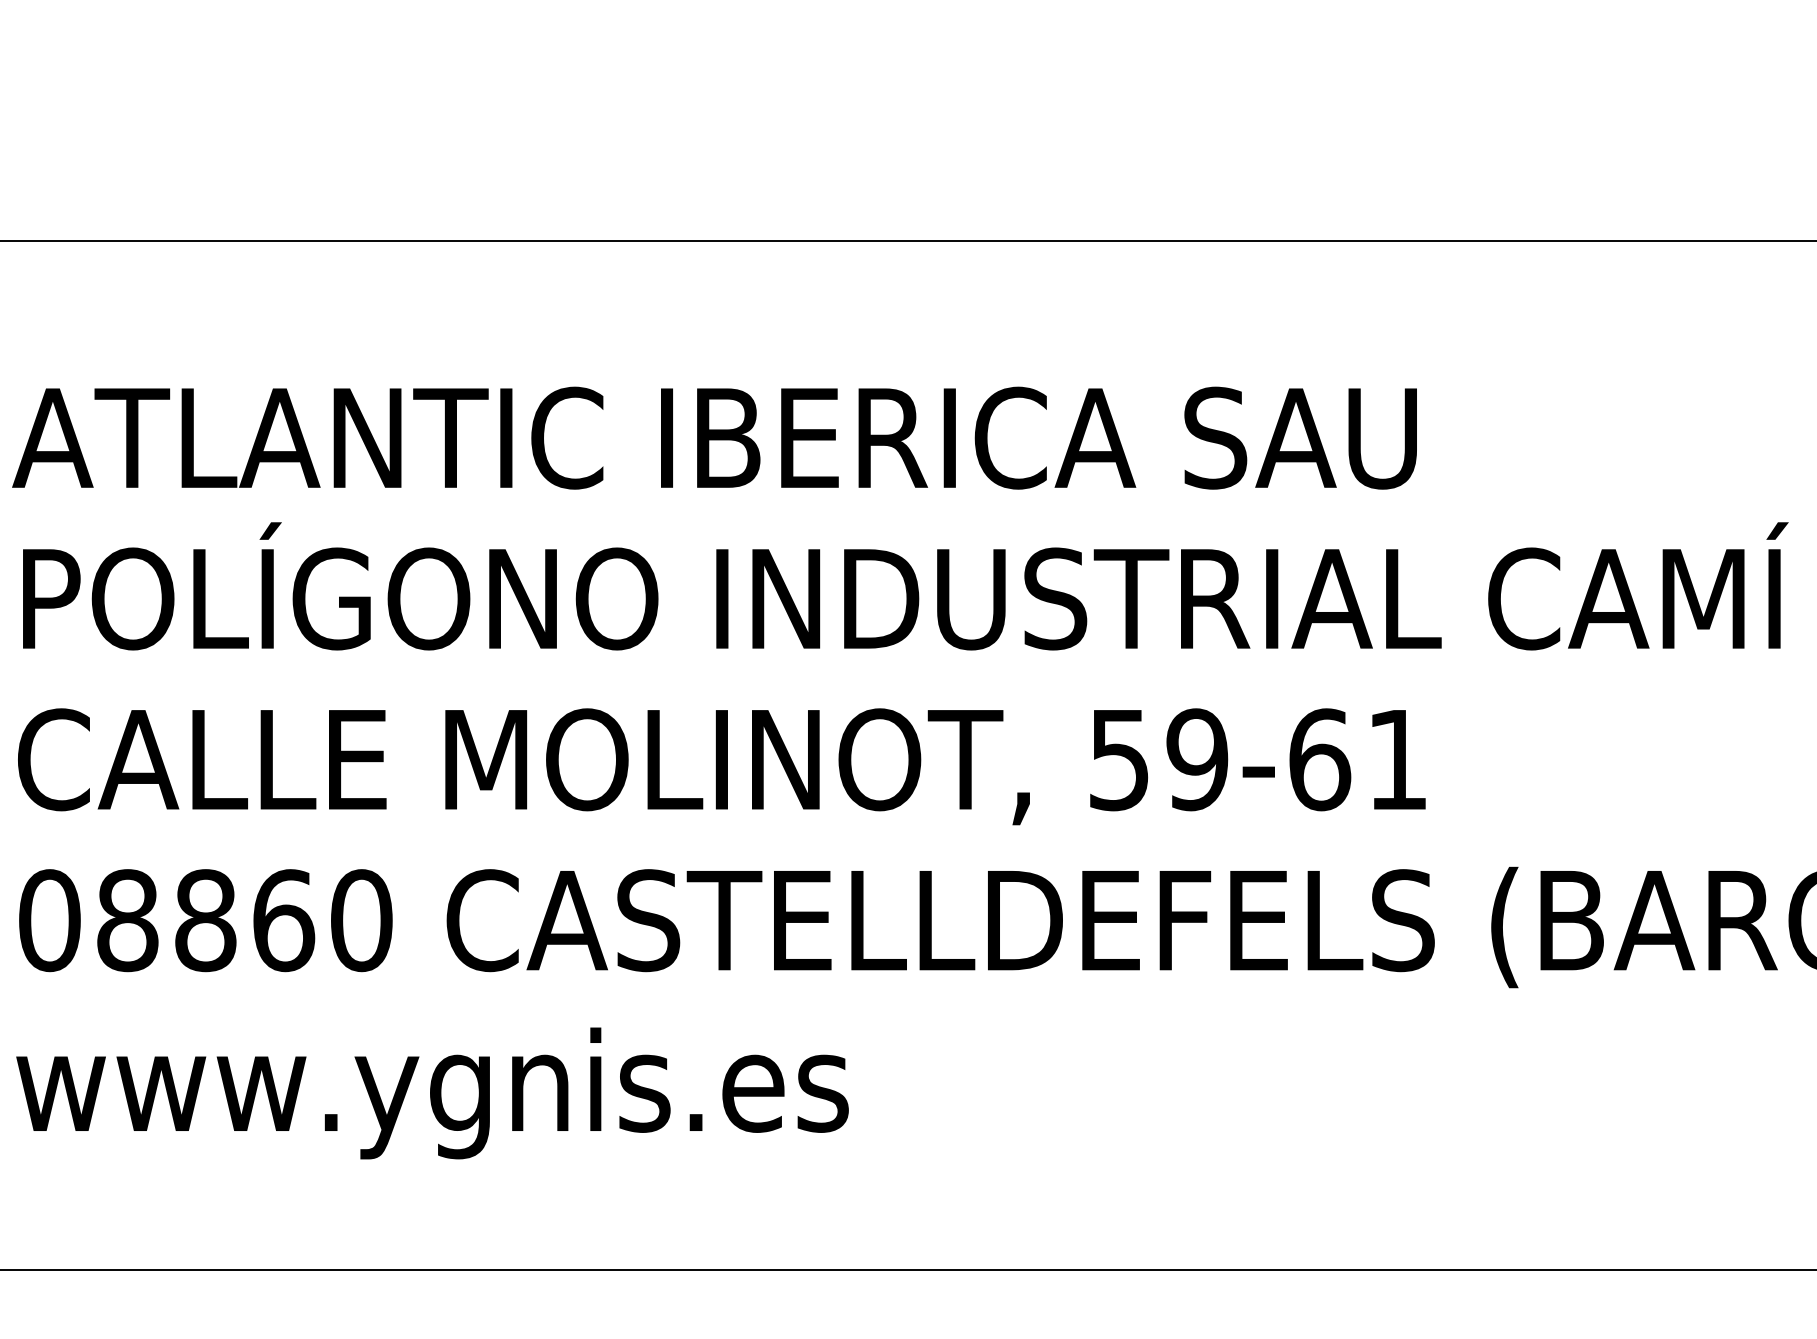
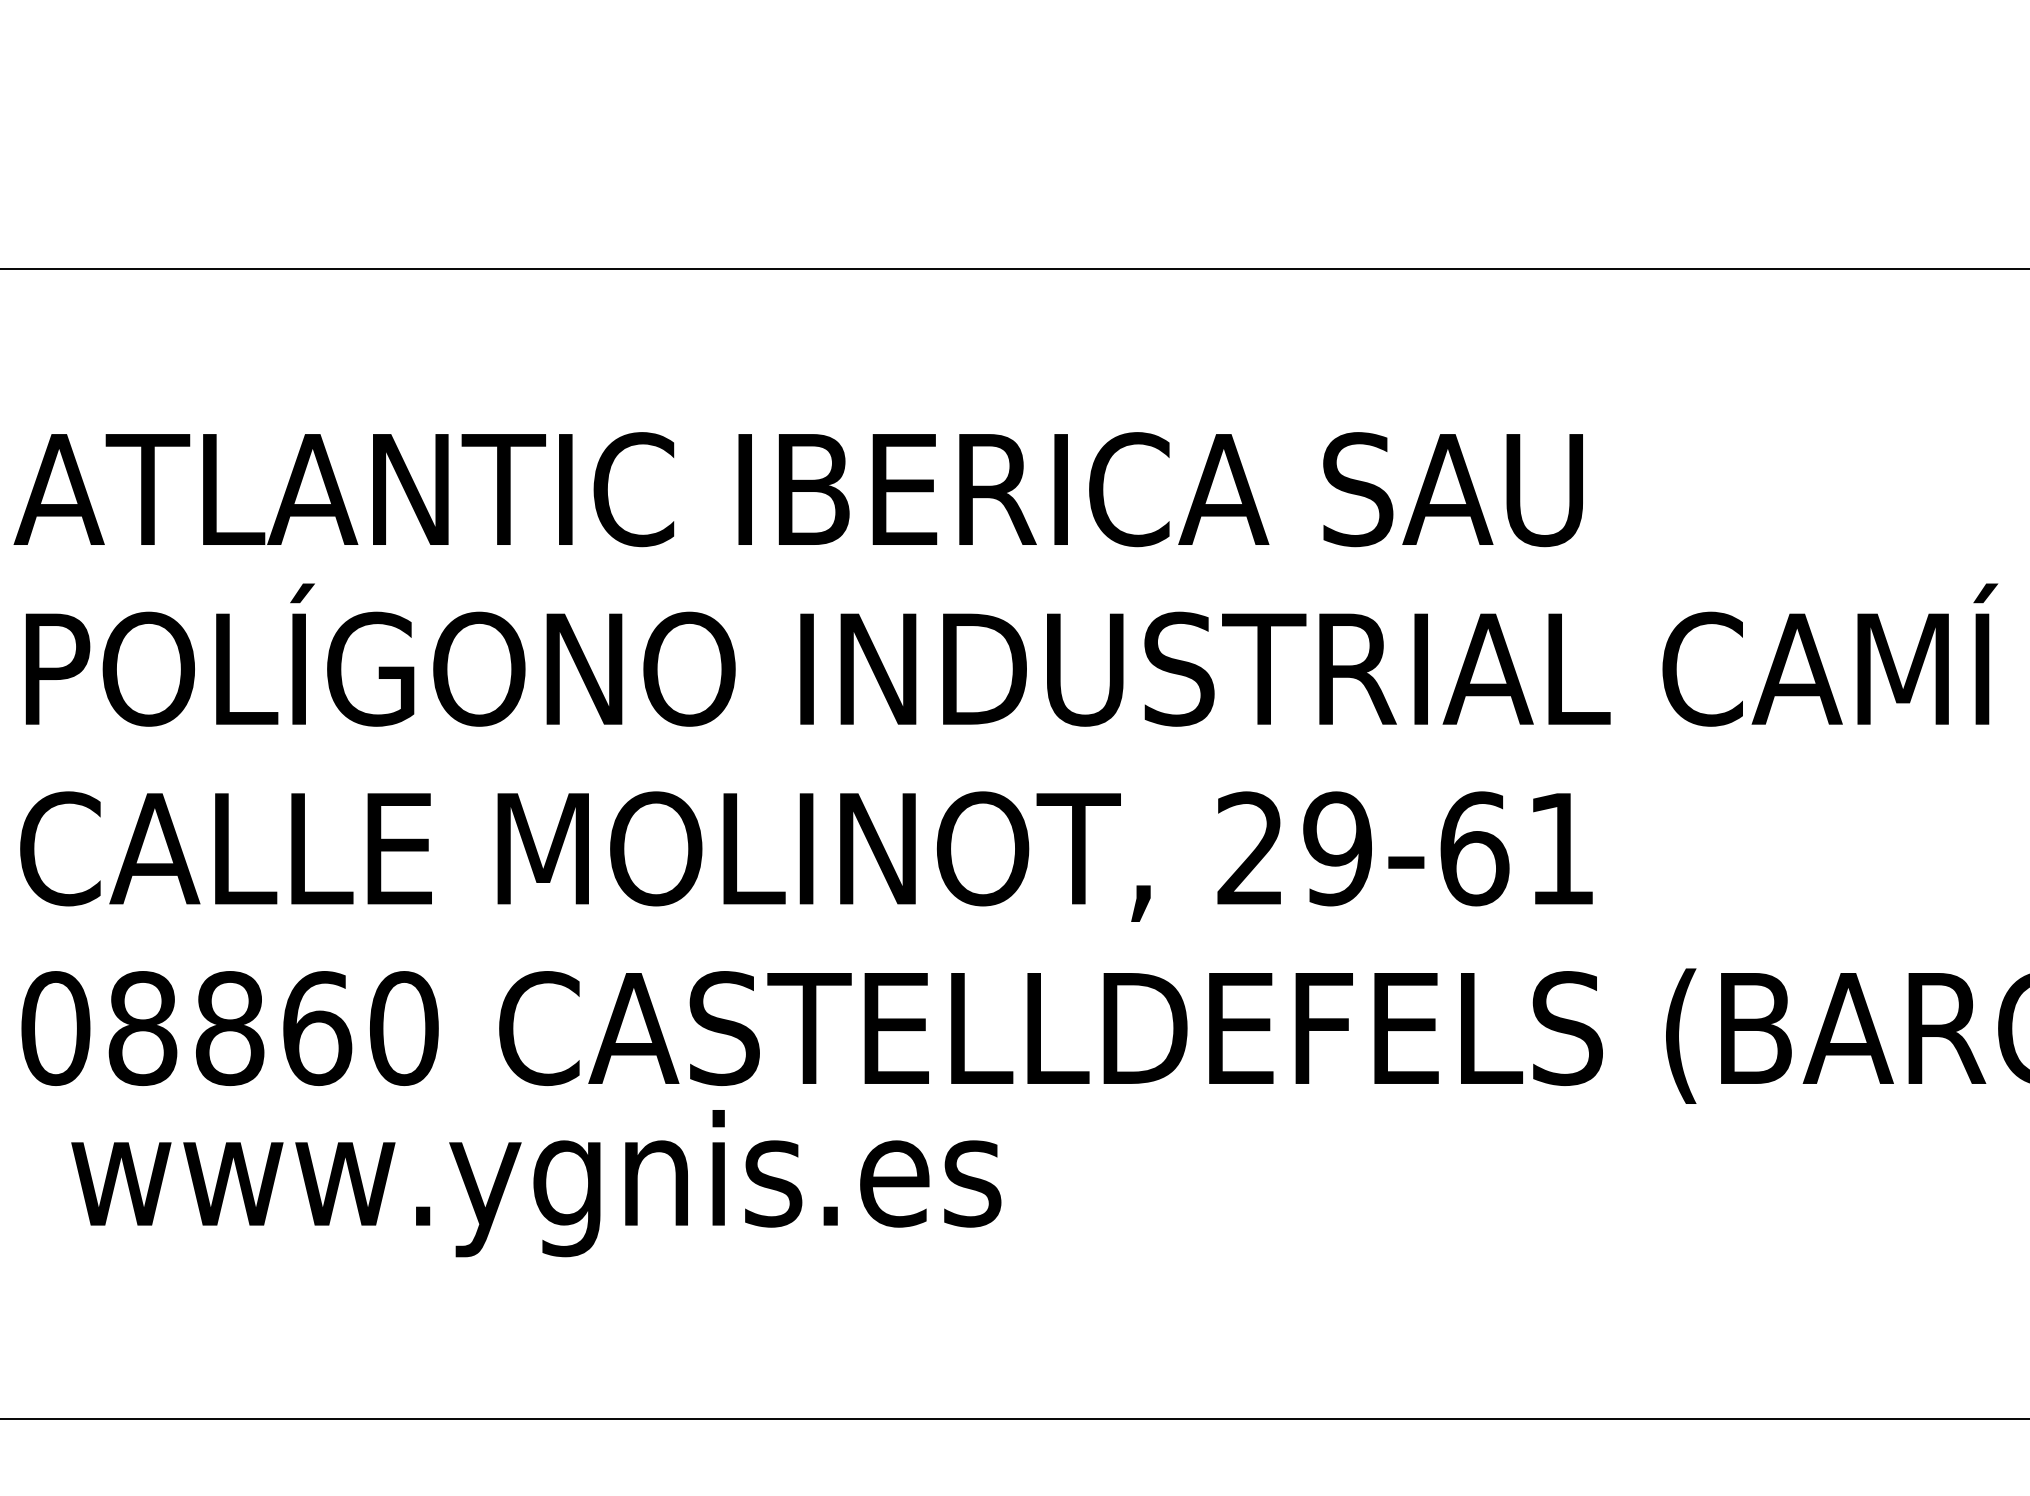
text: (1118, 759) -> (1249, 848), 59-61 -> 29-61
text: (432, 1093) -> (536, 1183), moved

